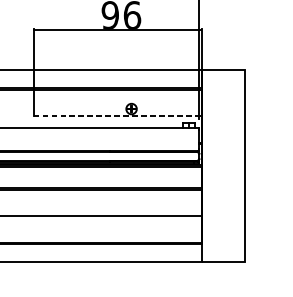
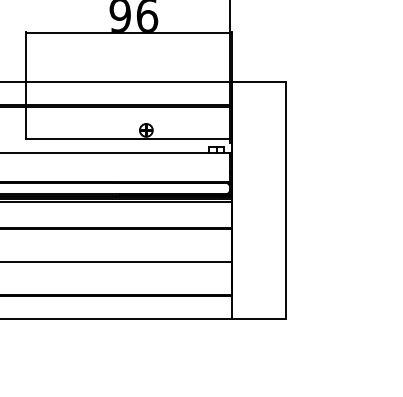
line: (117, 116) -> (129, 139), dashed -> solid

